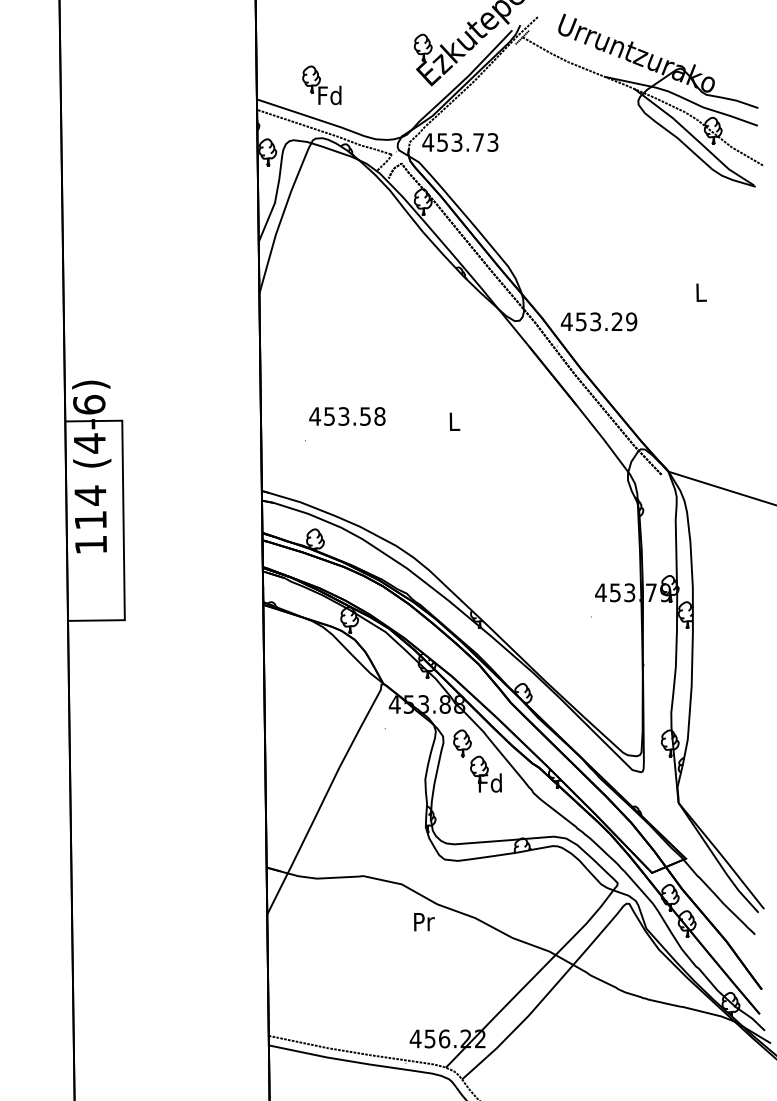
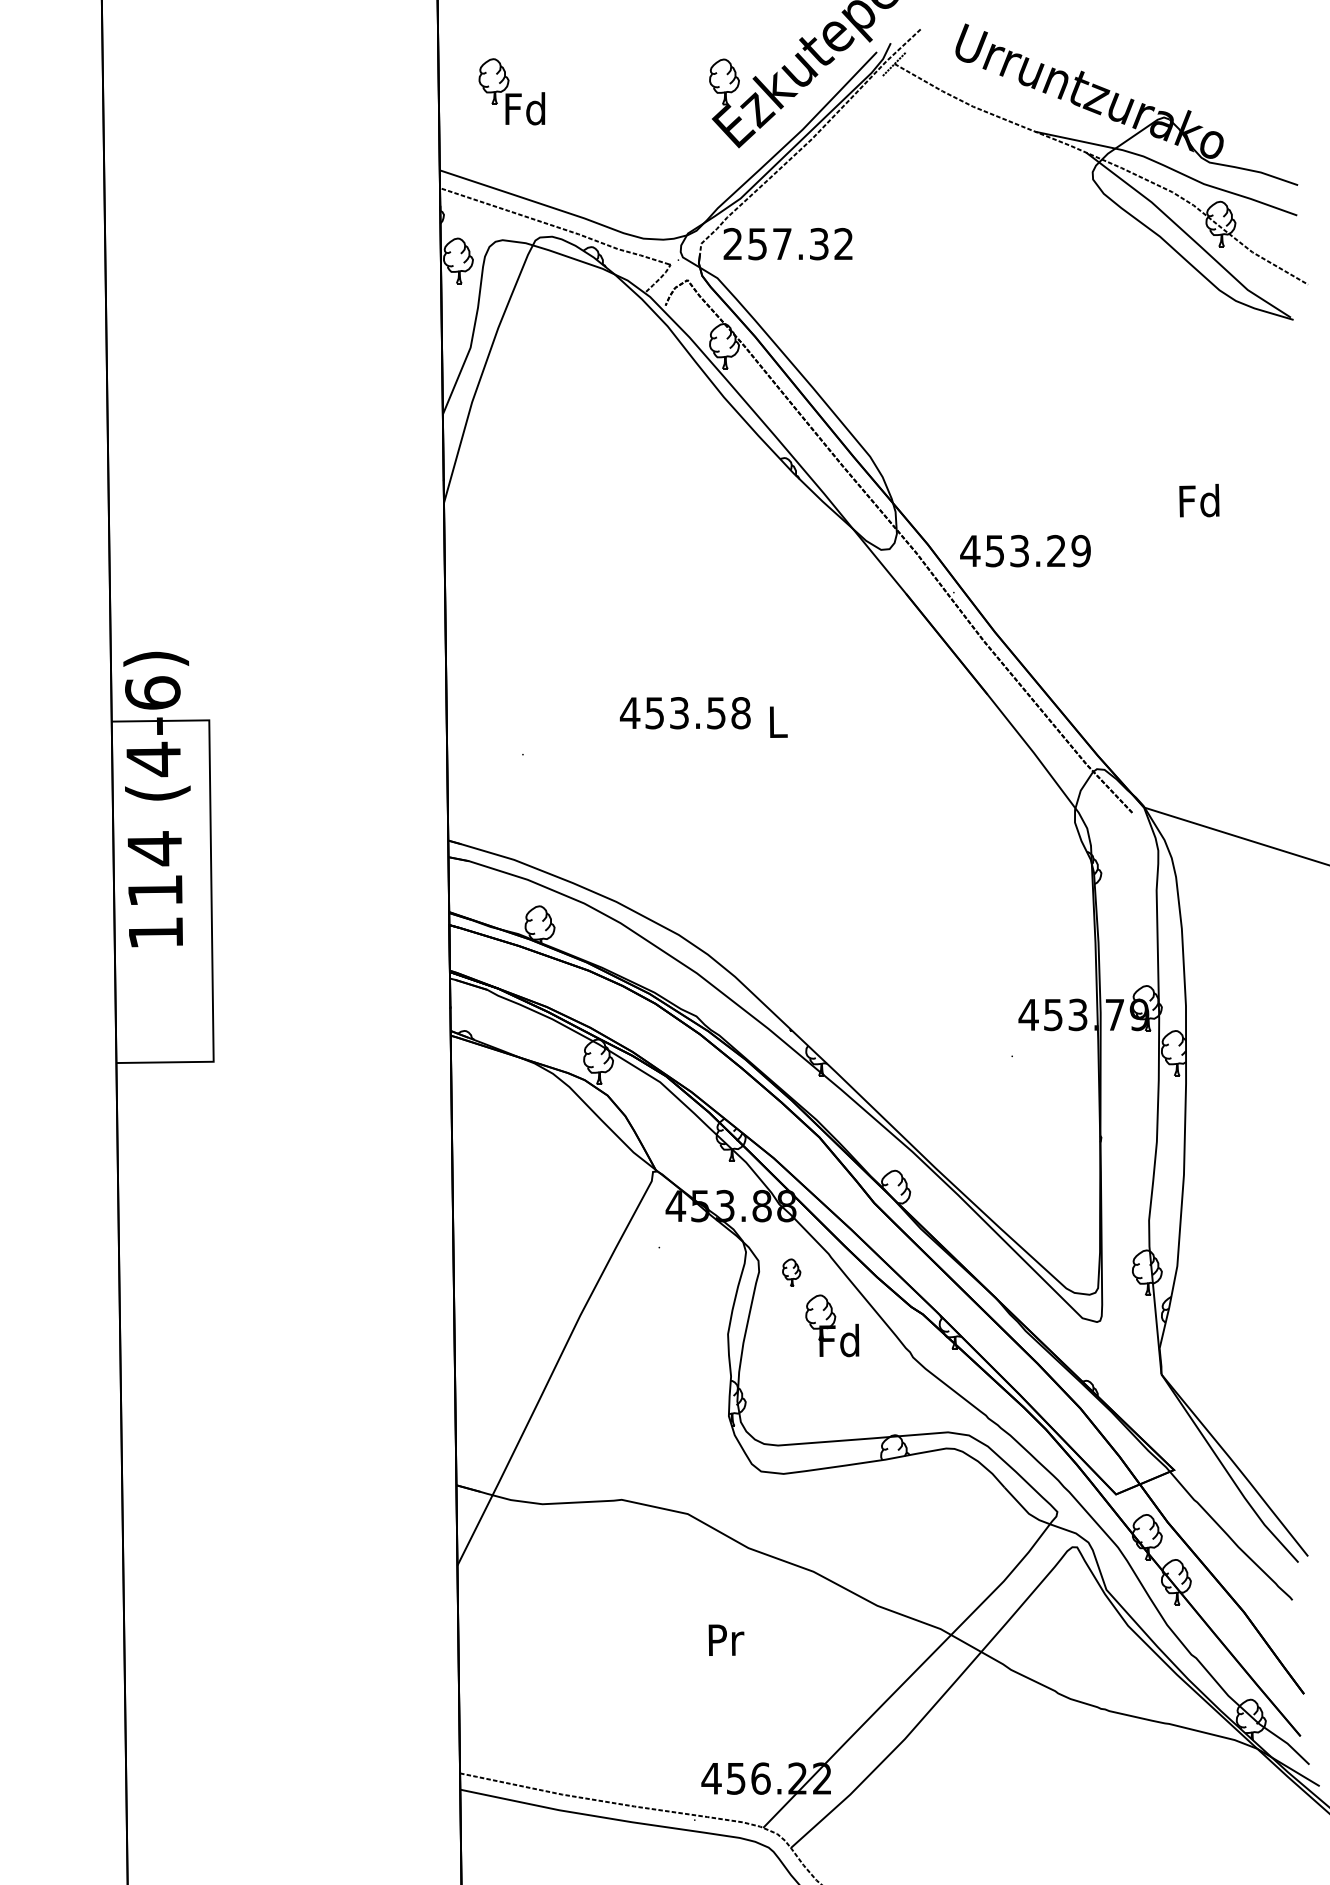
part: (321, 85) -> (510, 91), moved
text: (460, 142) -> (788, 244), 453.73 -> 257.32
text: (700, 292) -> (1199, 500), L -> Fd
text: (347, 416) -> (685, 713), moved
part: (462, 743) -> (791, 1272), size x0.6
text: (424, 922) -> (726, 1640), moved

